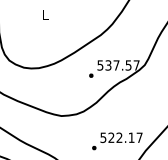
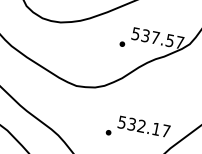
text: (111, 138) -> (131, 125), 522.17 -> 532.17

